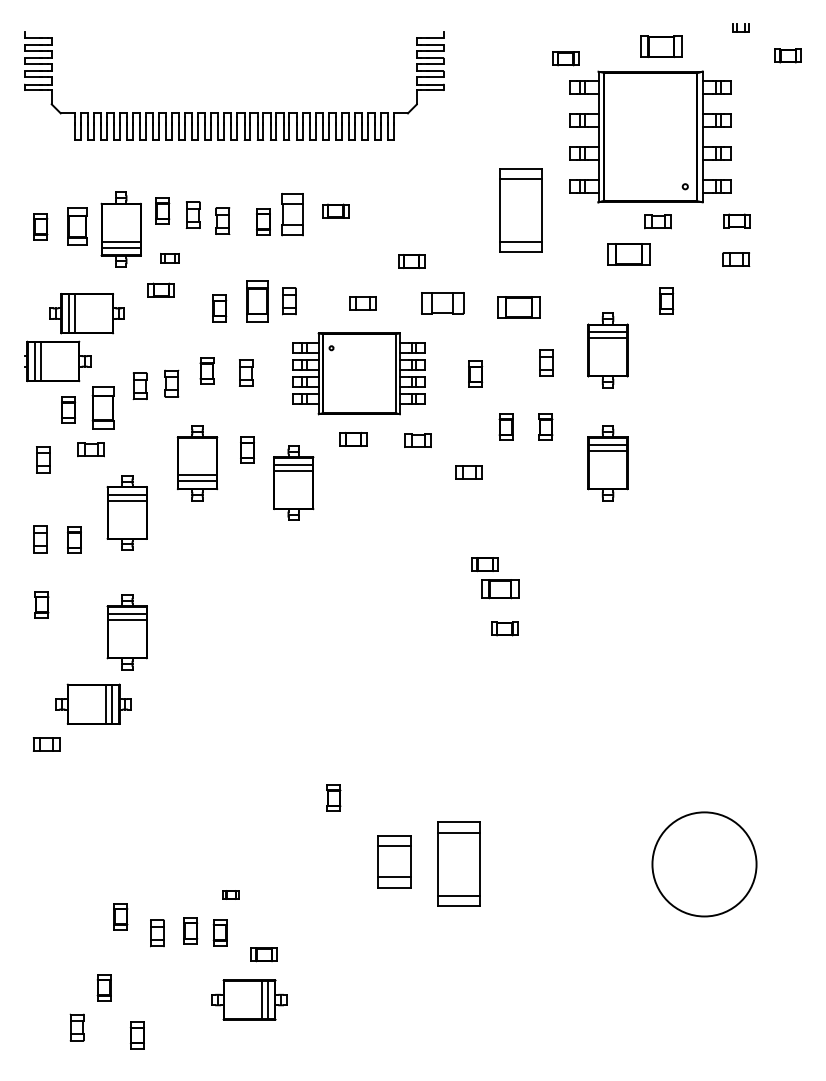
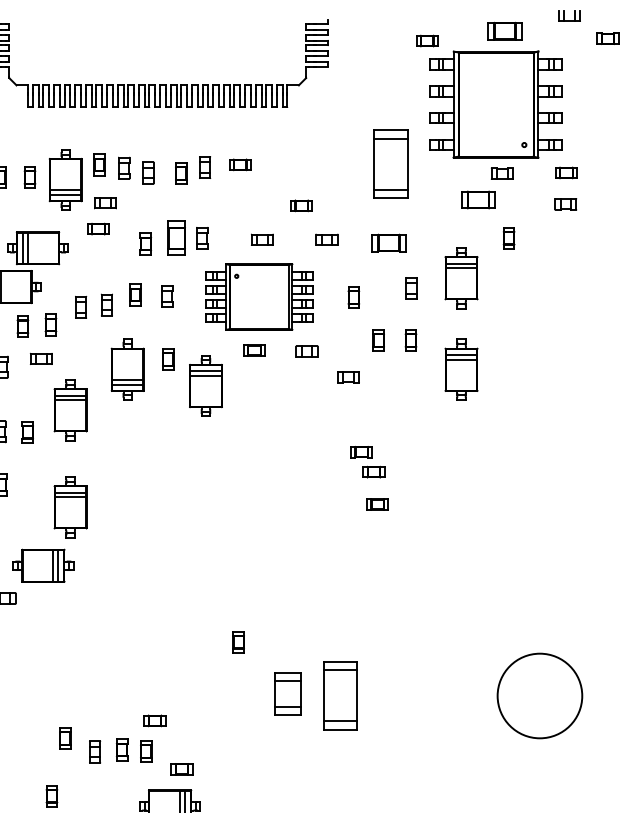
part: (740, 27) -> (569, 15), size x1.67
part: (292, 214) -> (204, 167), size x0.62
part: (76, 226) -> (29, 177), size x0.71
part: (169, 258) -> (104, 203), size x1.43
part: (442, 303) -> (326, 239), size x0.62
part: (102, 407) -> (50, 324), size x0.62
part: (499, 588) -> (373, 471), size x0.71
part: (230, 894) -> (154, 720), size x1.67

